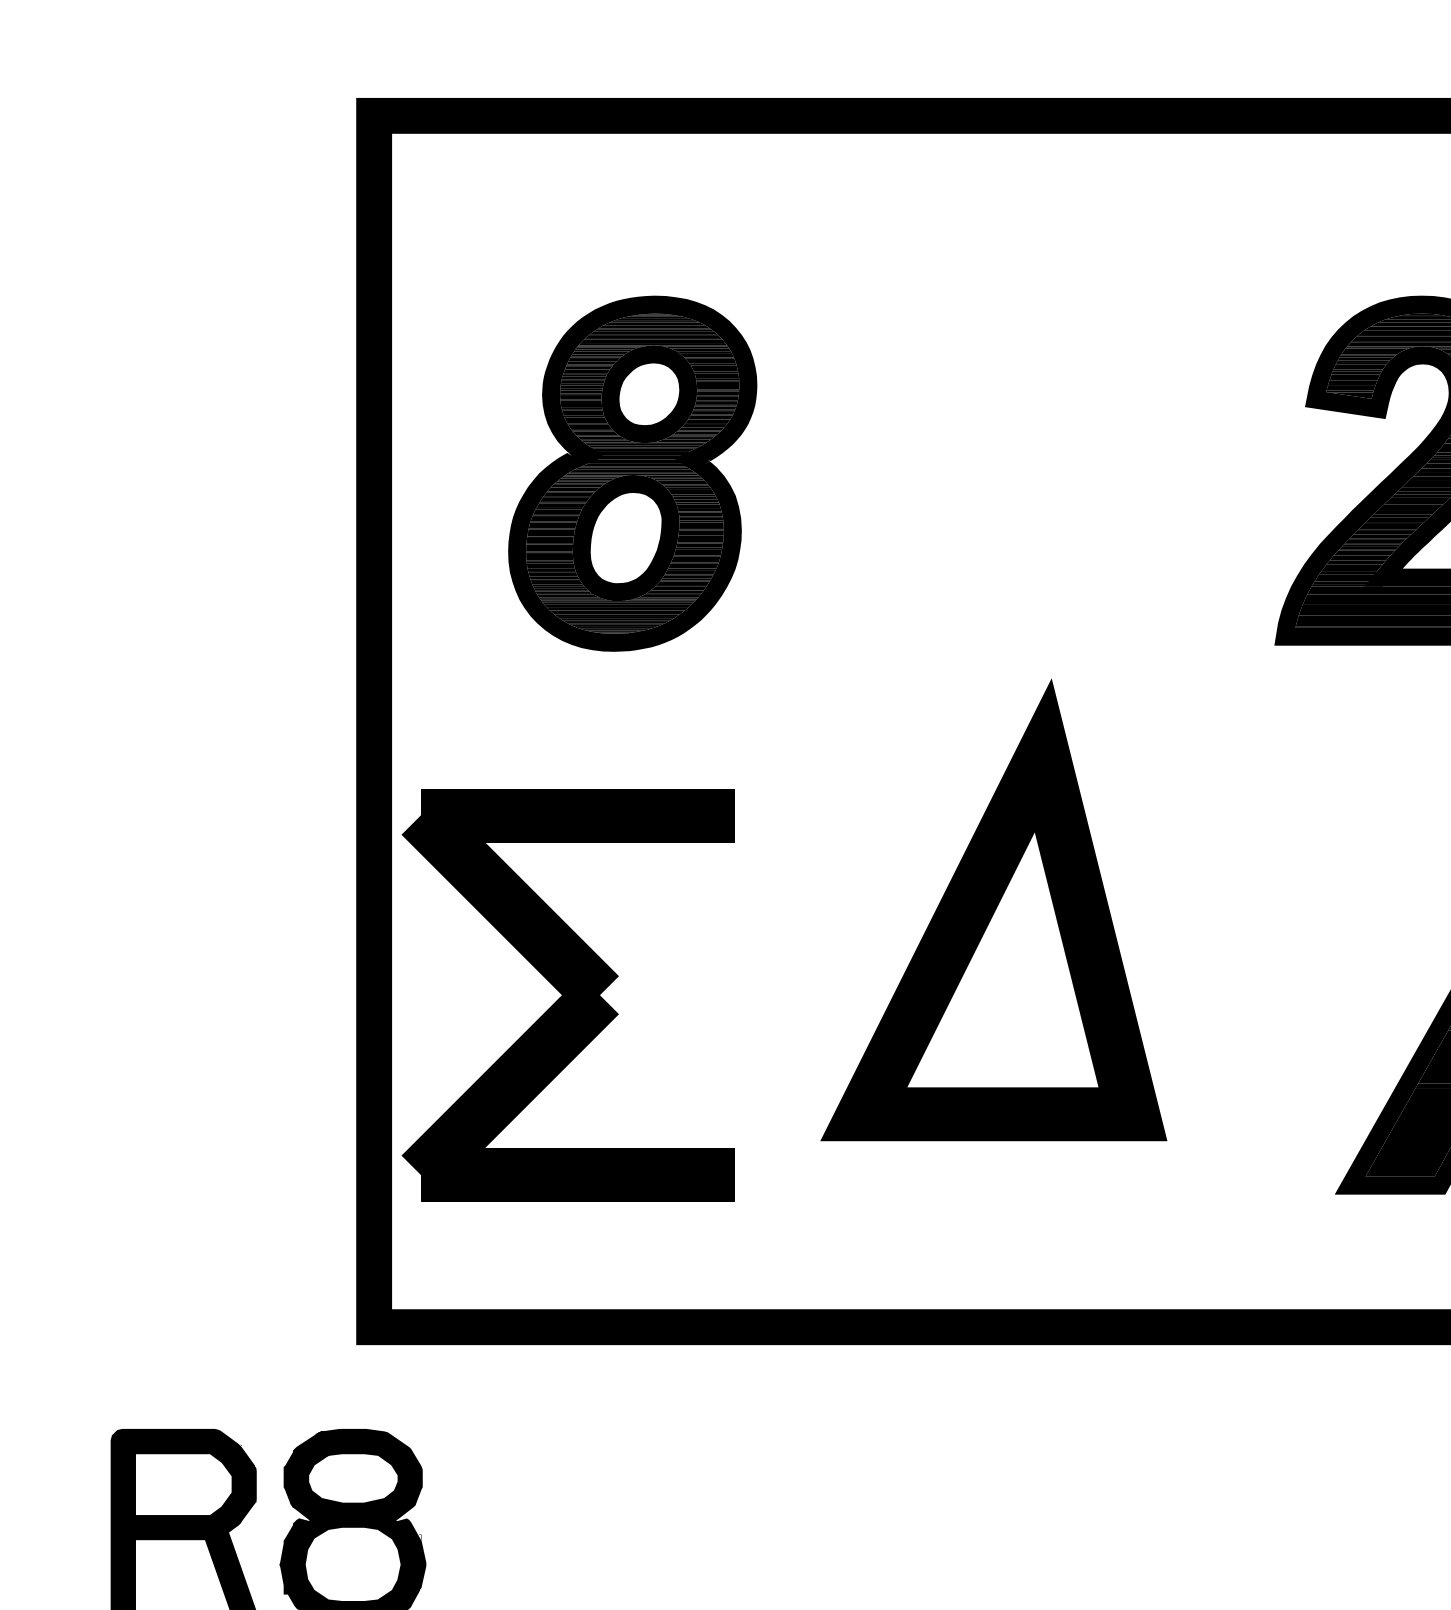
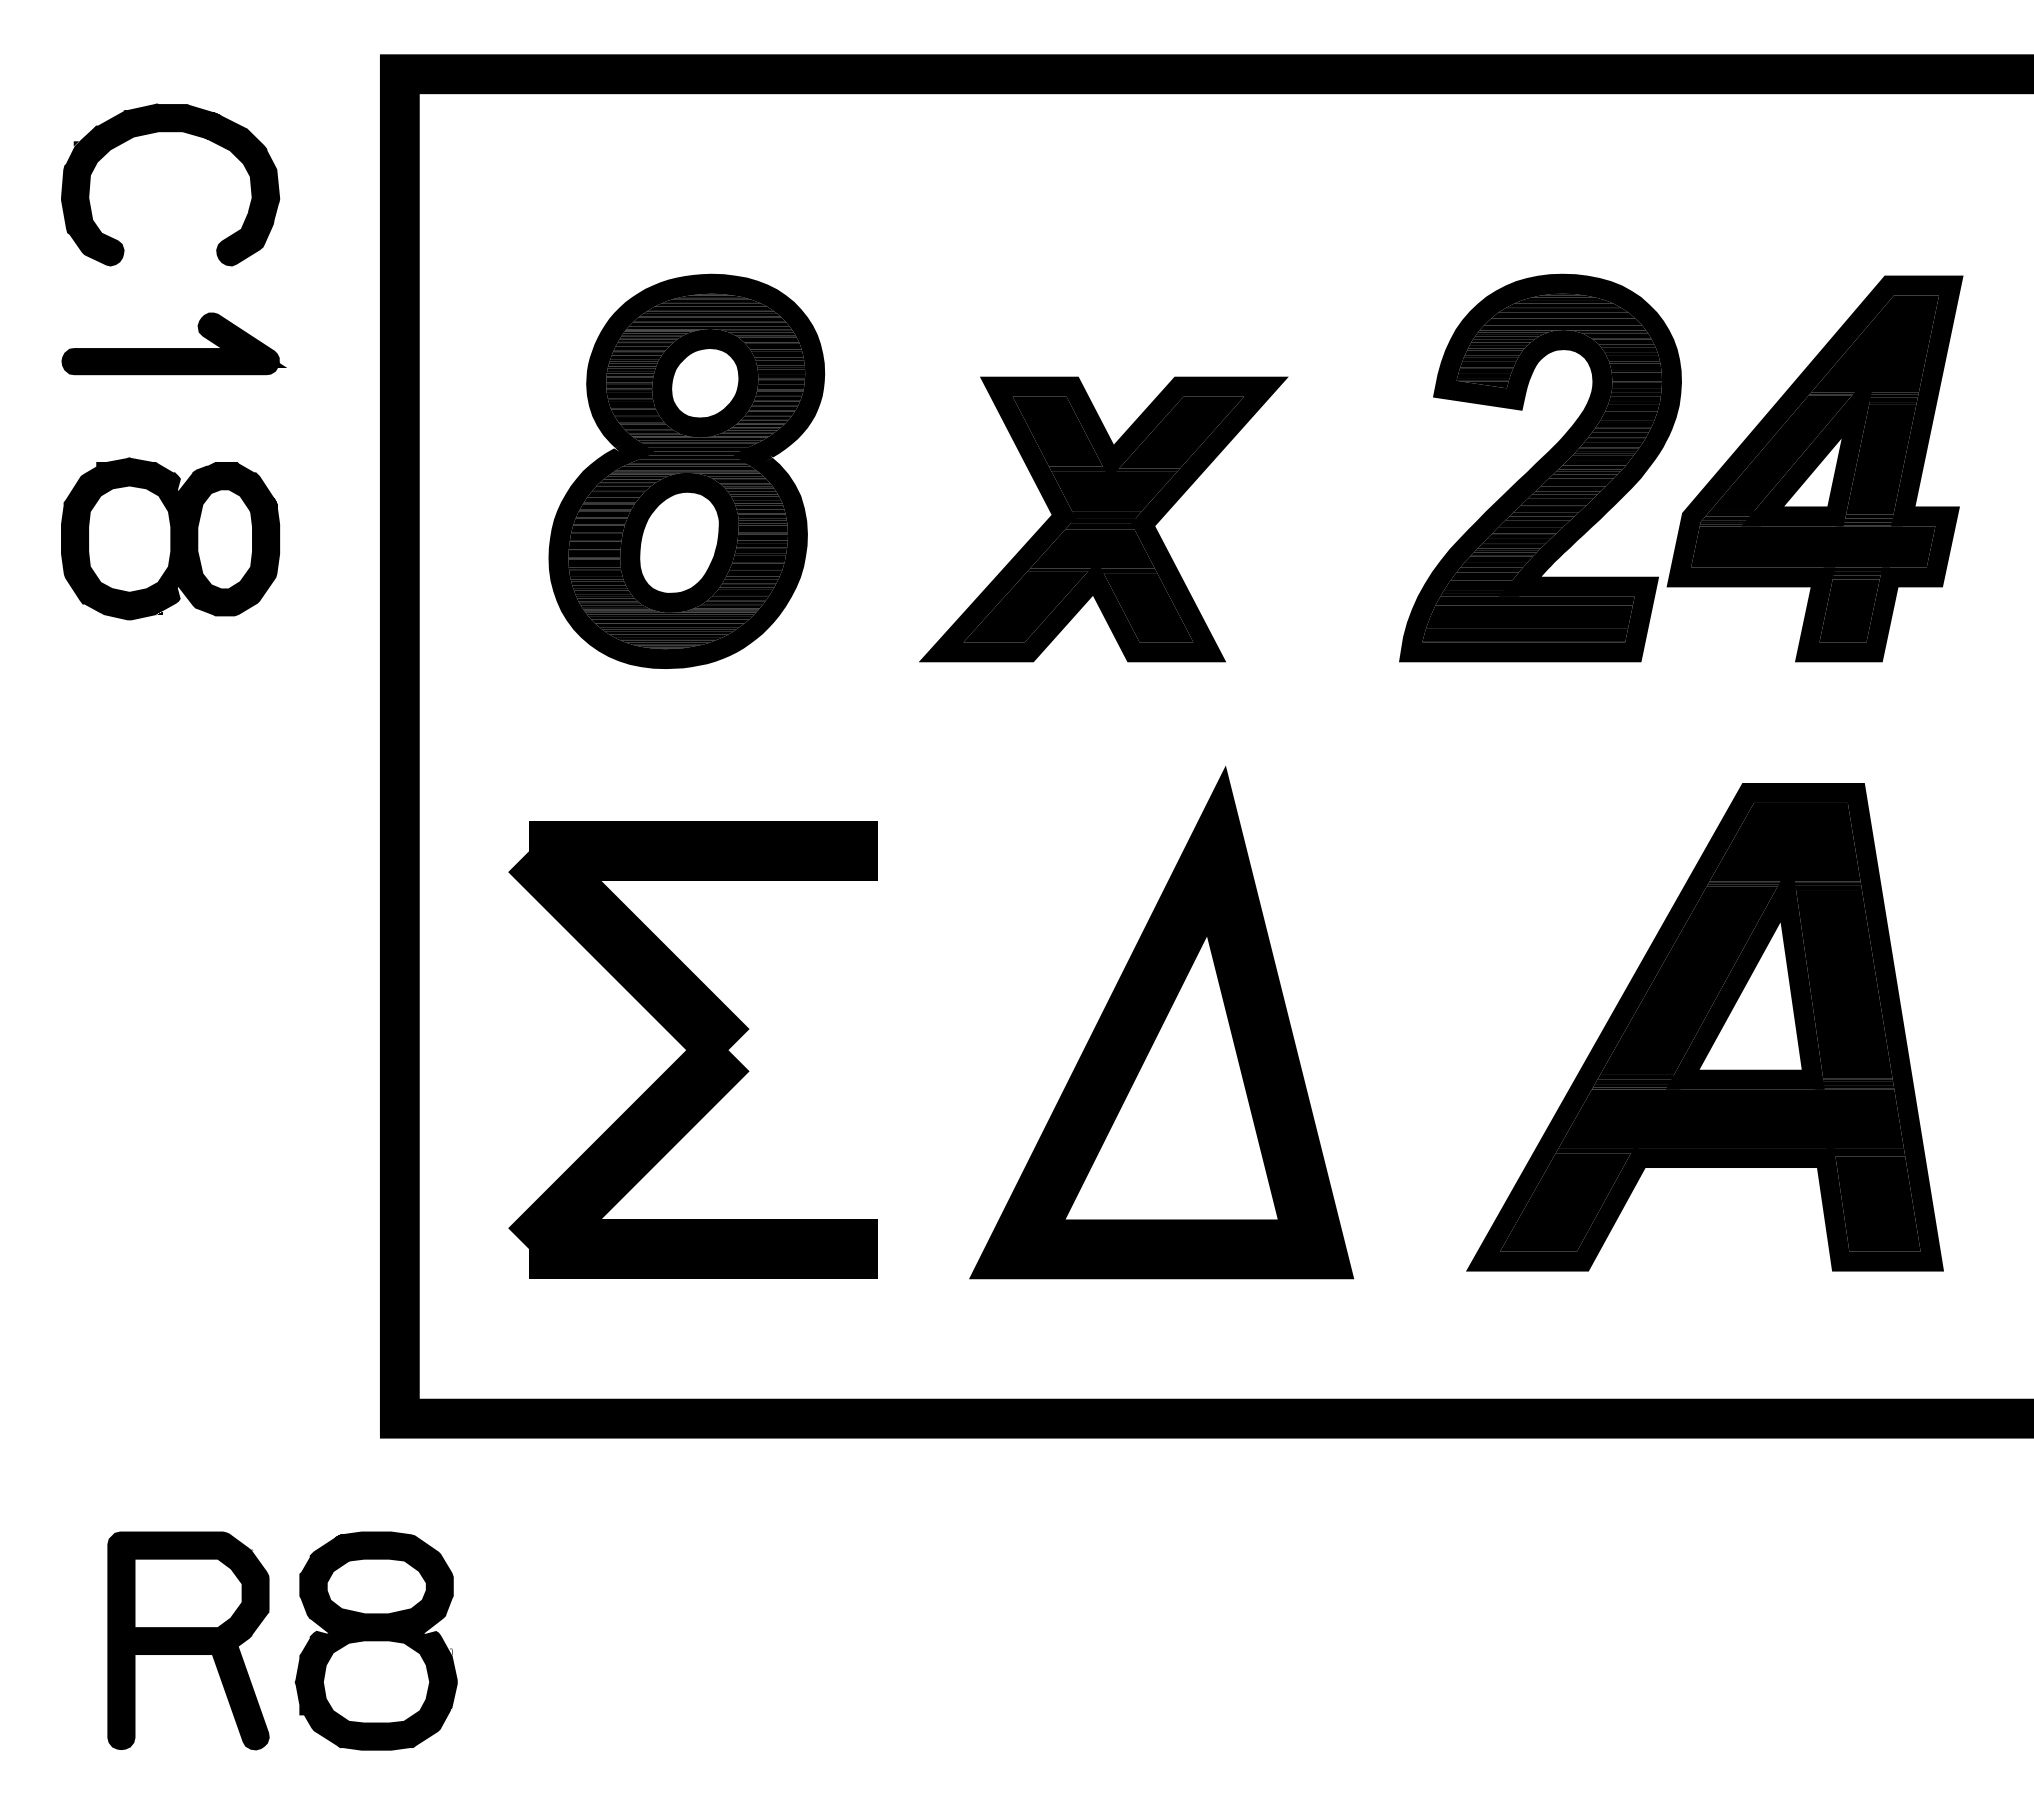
part: (167, 168) -> (170, 132), added
part: (170, 358) -> (173, 343), added
part: (1008, 517) -> (1103, 519), added
part: (167, 534) -> (170, 538), added
part: (993, 909) -> (1161, 1022), moved
part: (567, 994) -> (692, 1049), moved

